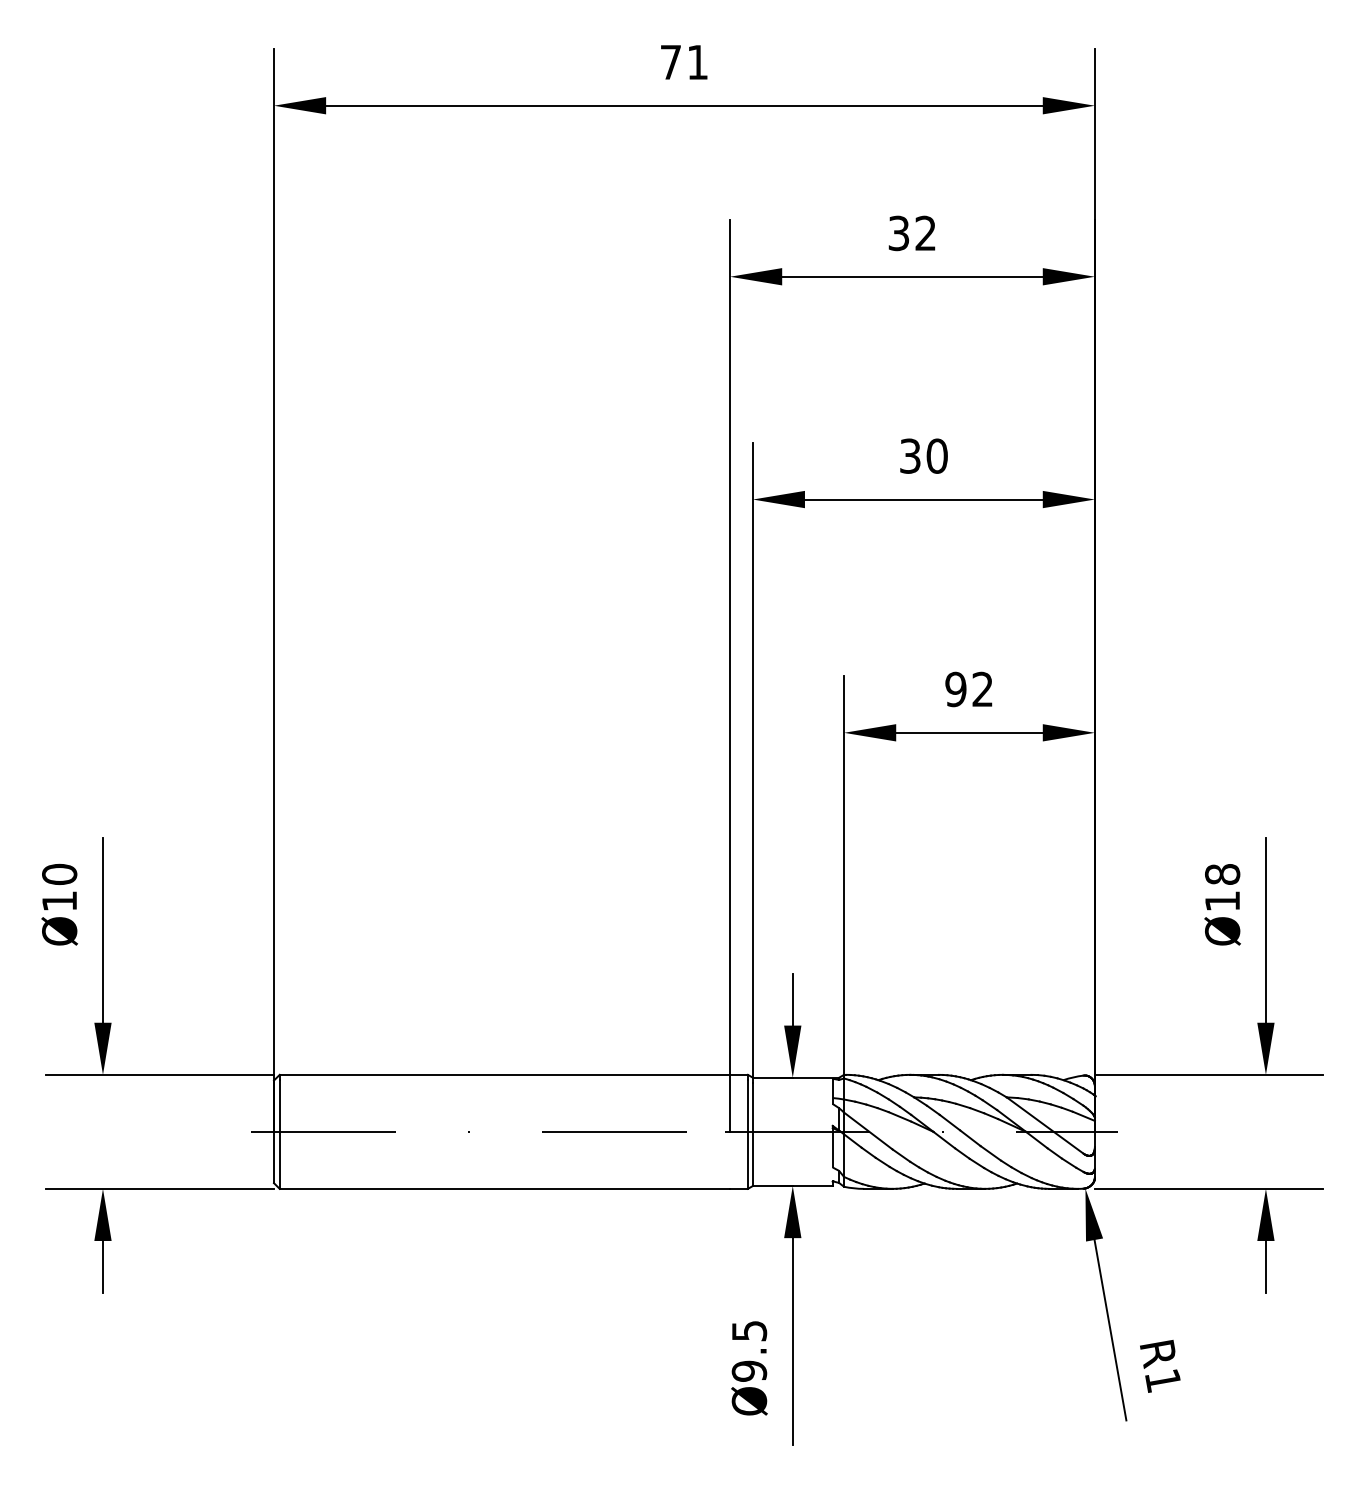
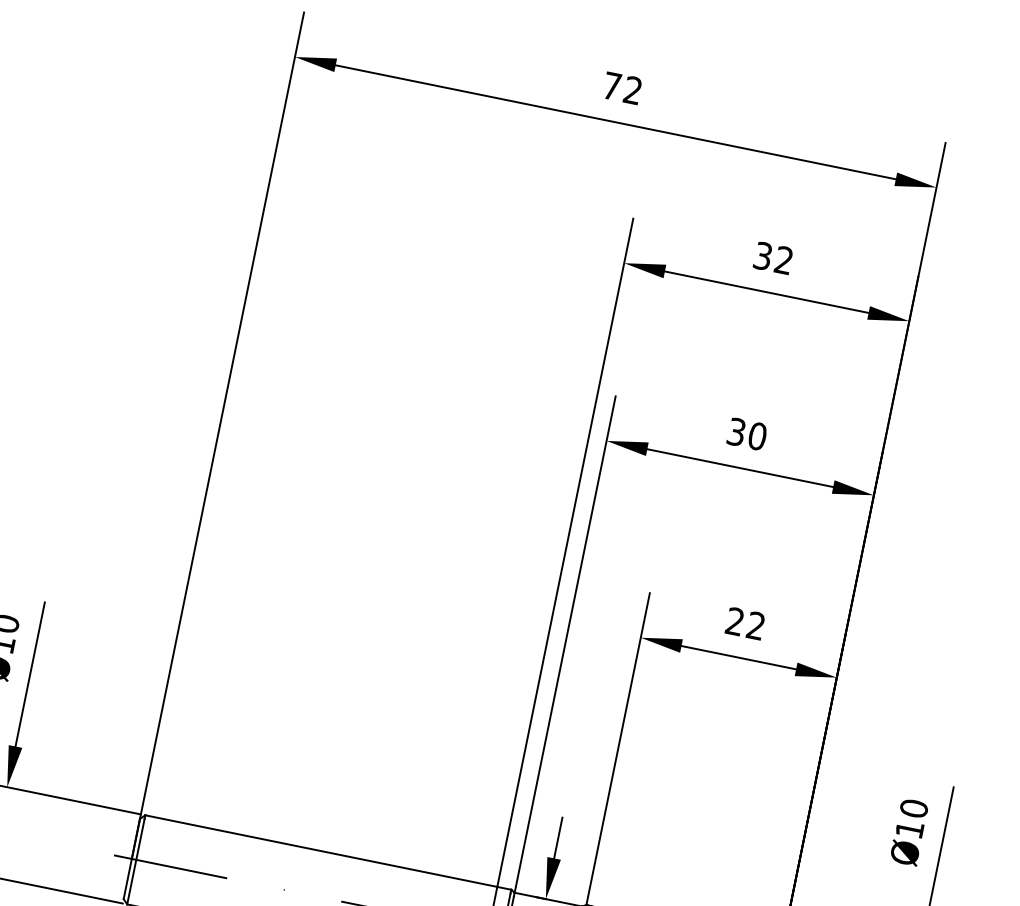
text: (697, 61) -> (632, 89), 71 -> 72
text: (955, 689) -> (734, 621), 92 -> 22
text: (1222, 874) -> (914, 808), Ø18 -> Ø10

